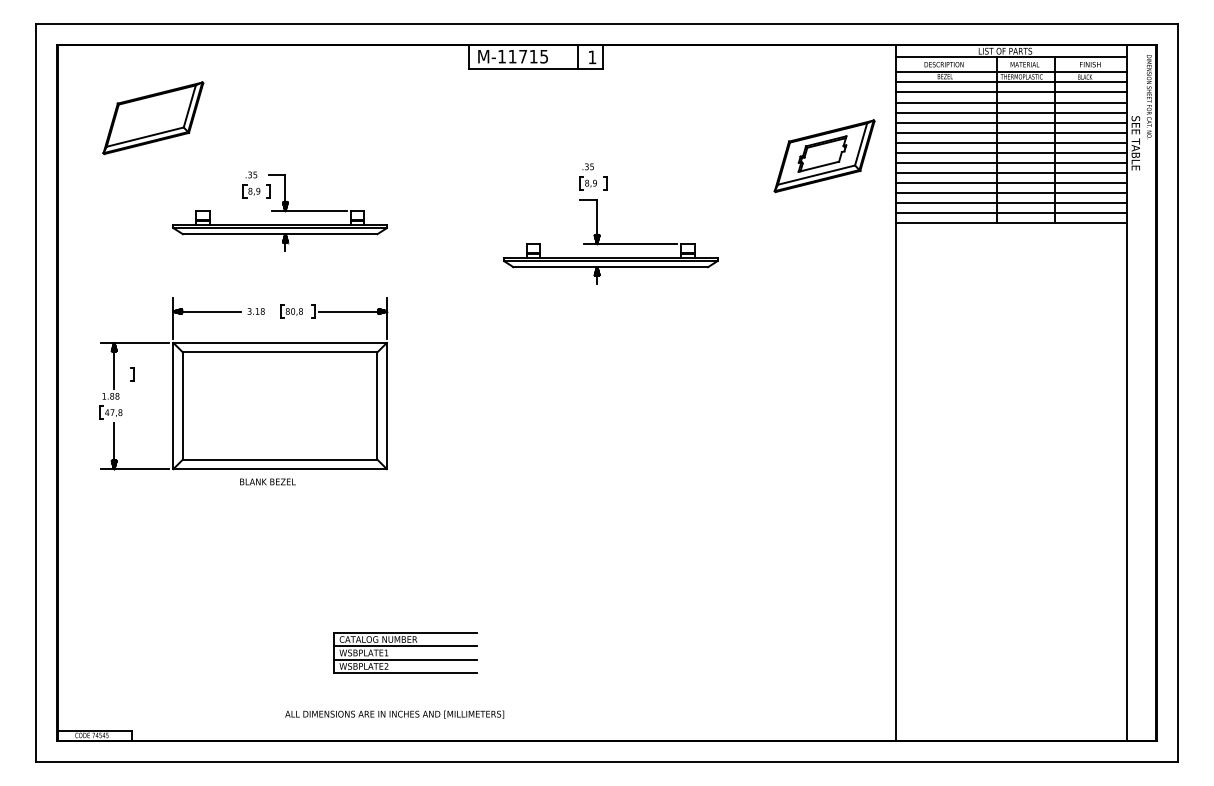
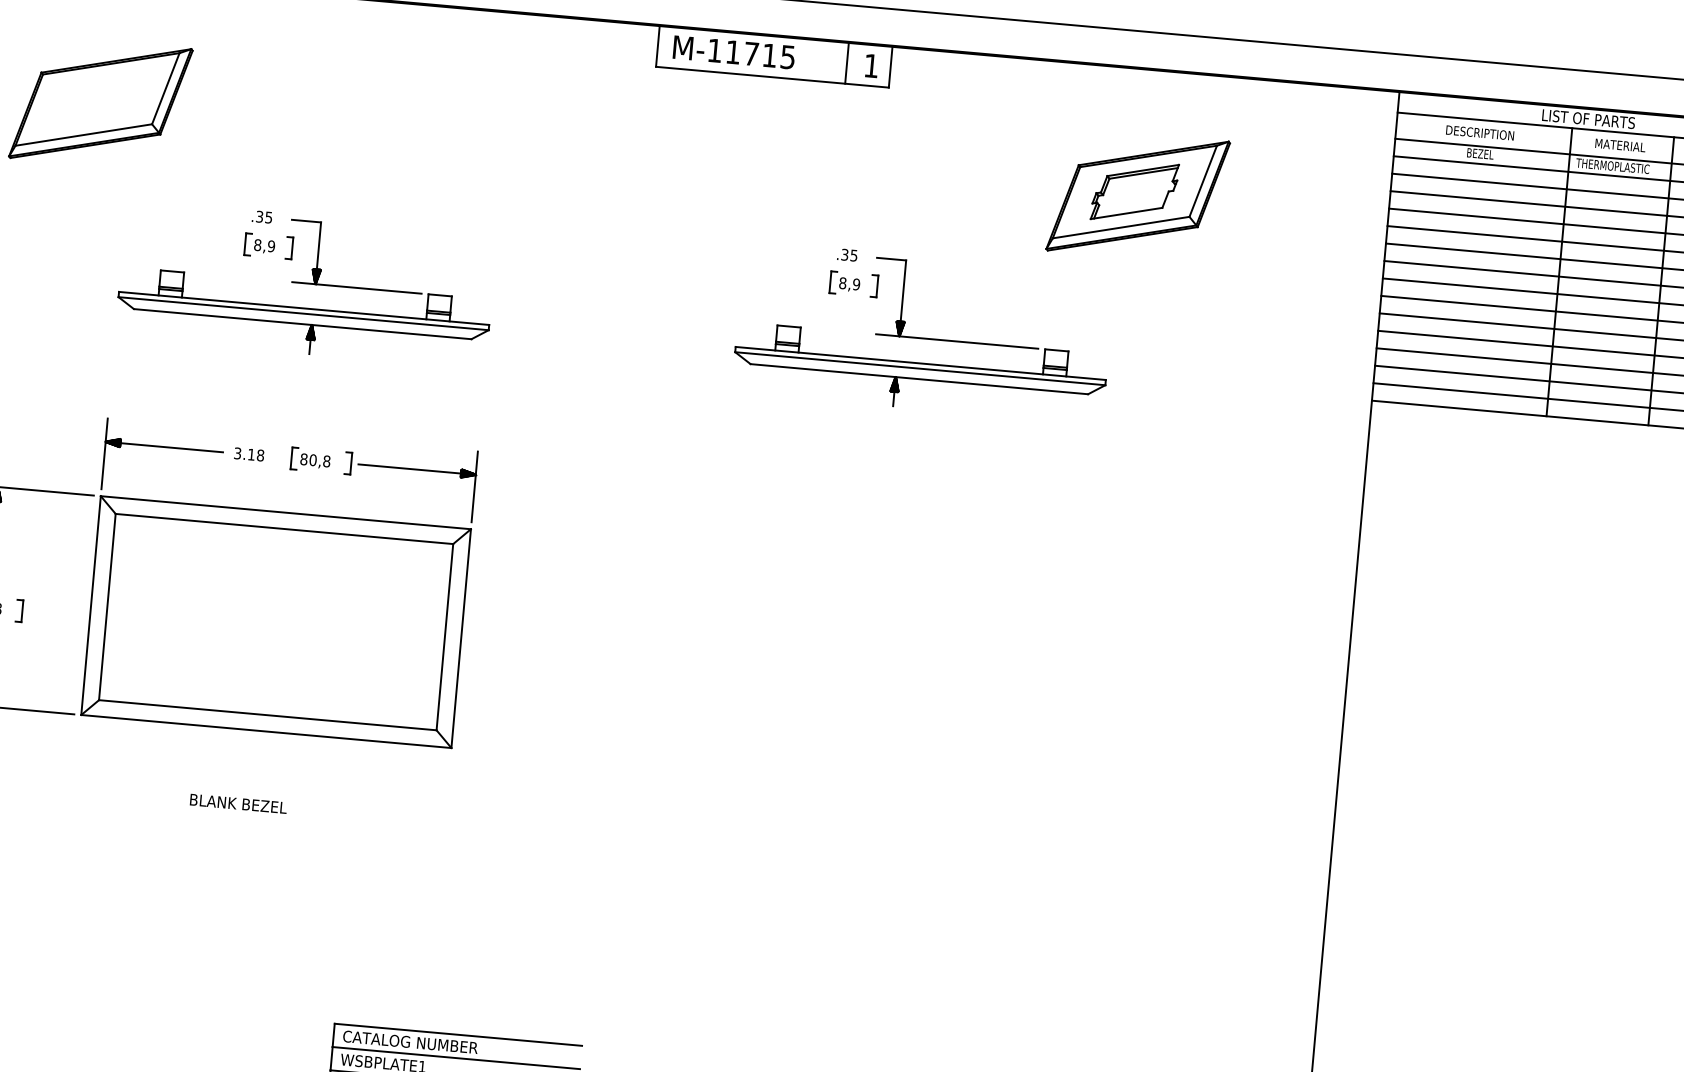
part: (824, 156) -> (1137, 196), moved
part: (610, 241) -> (922, 334), moved
part: (132, 374) -> (19, 610), moved
text: (267, 481) -> (237, 803), moved

